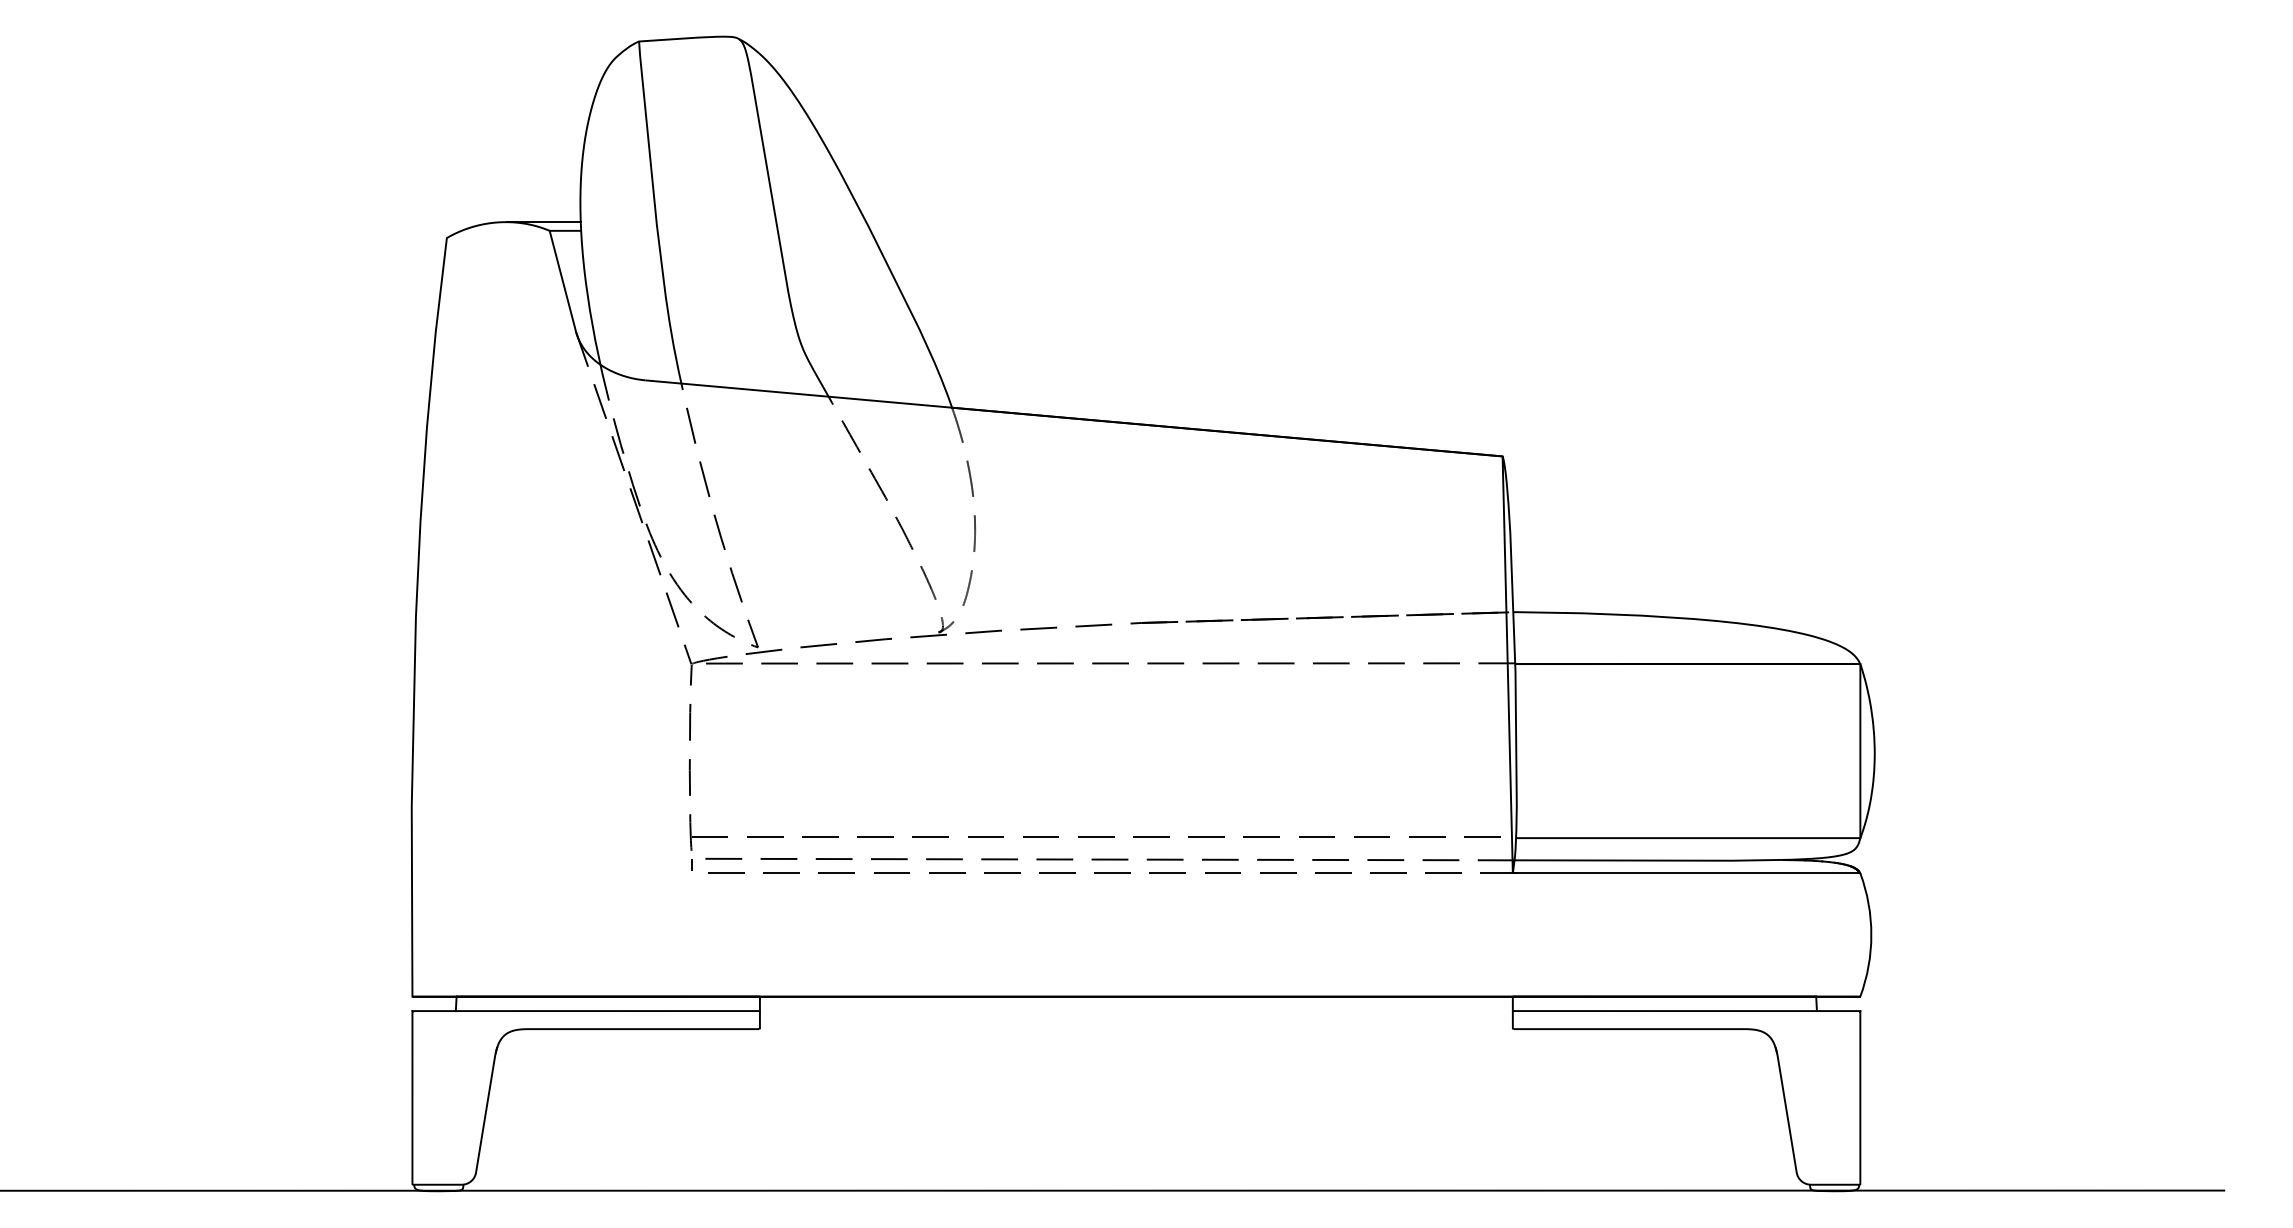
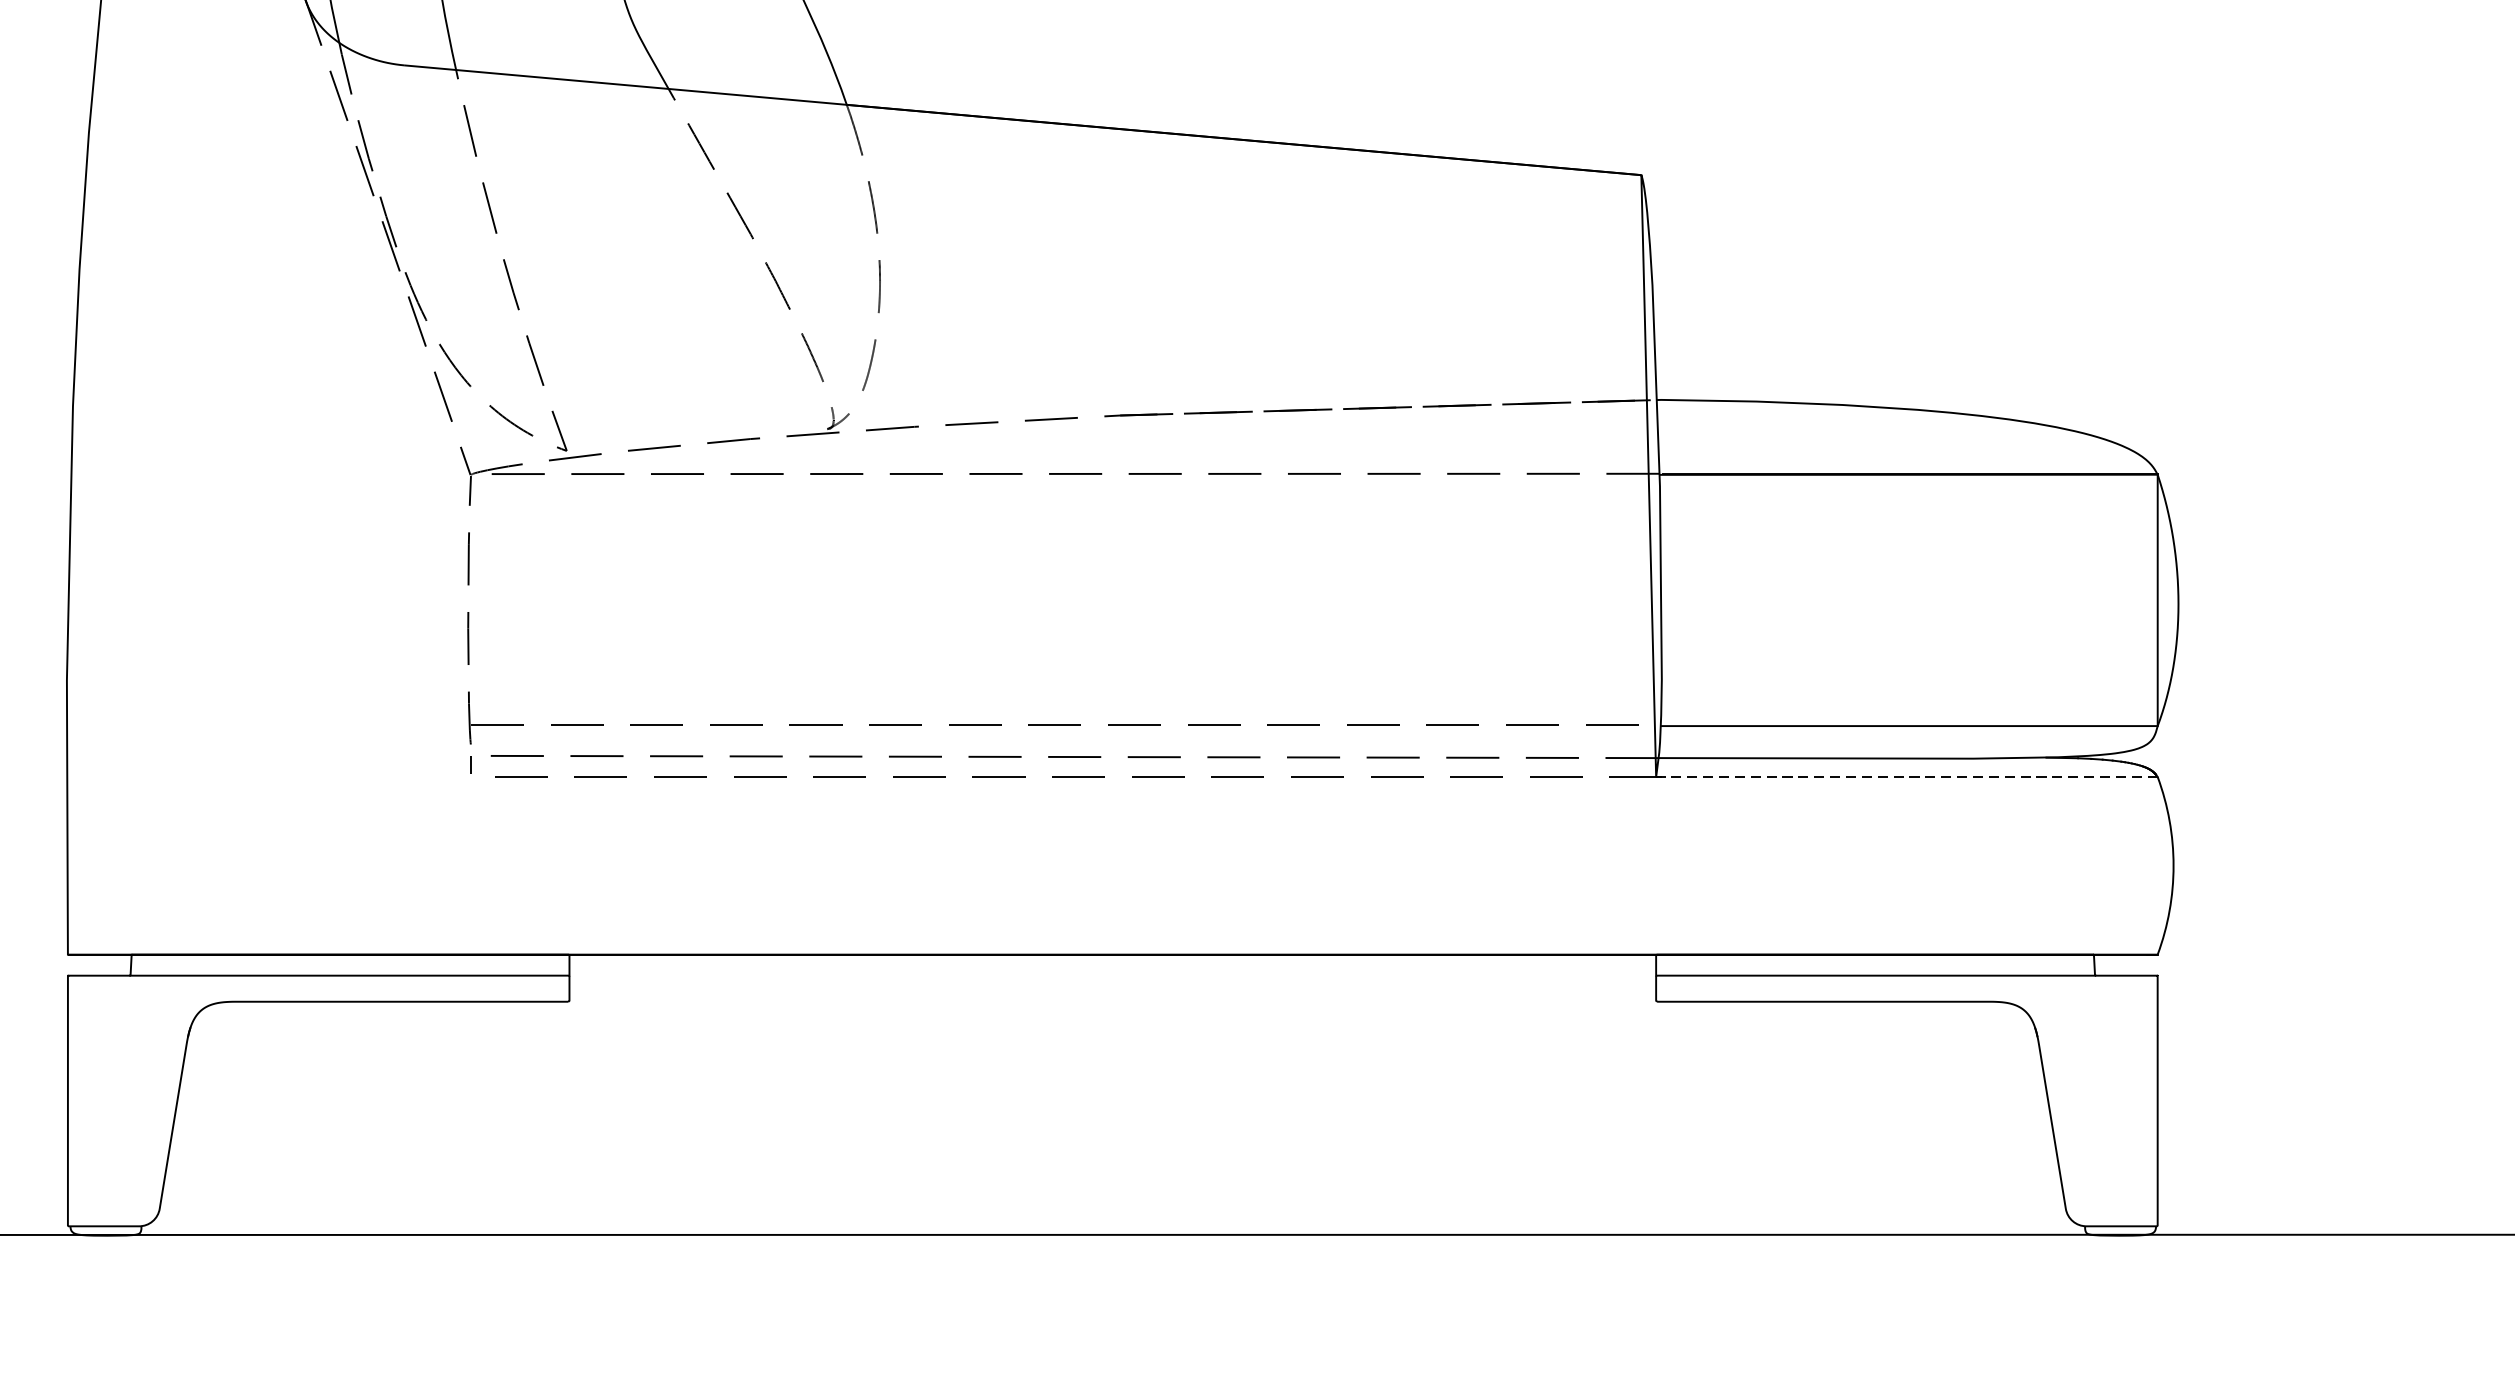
line: (1686, 873) -> (1906, 777), solid -> dashed

